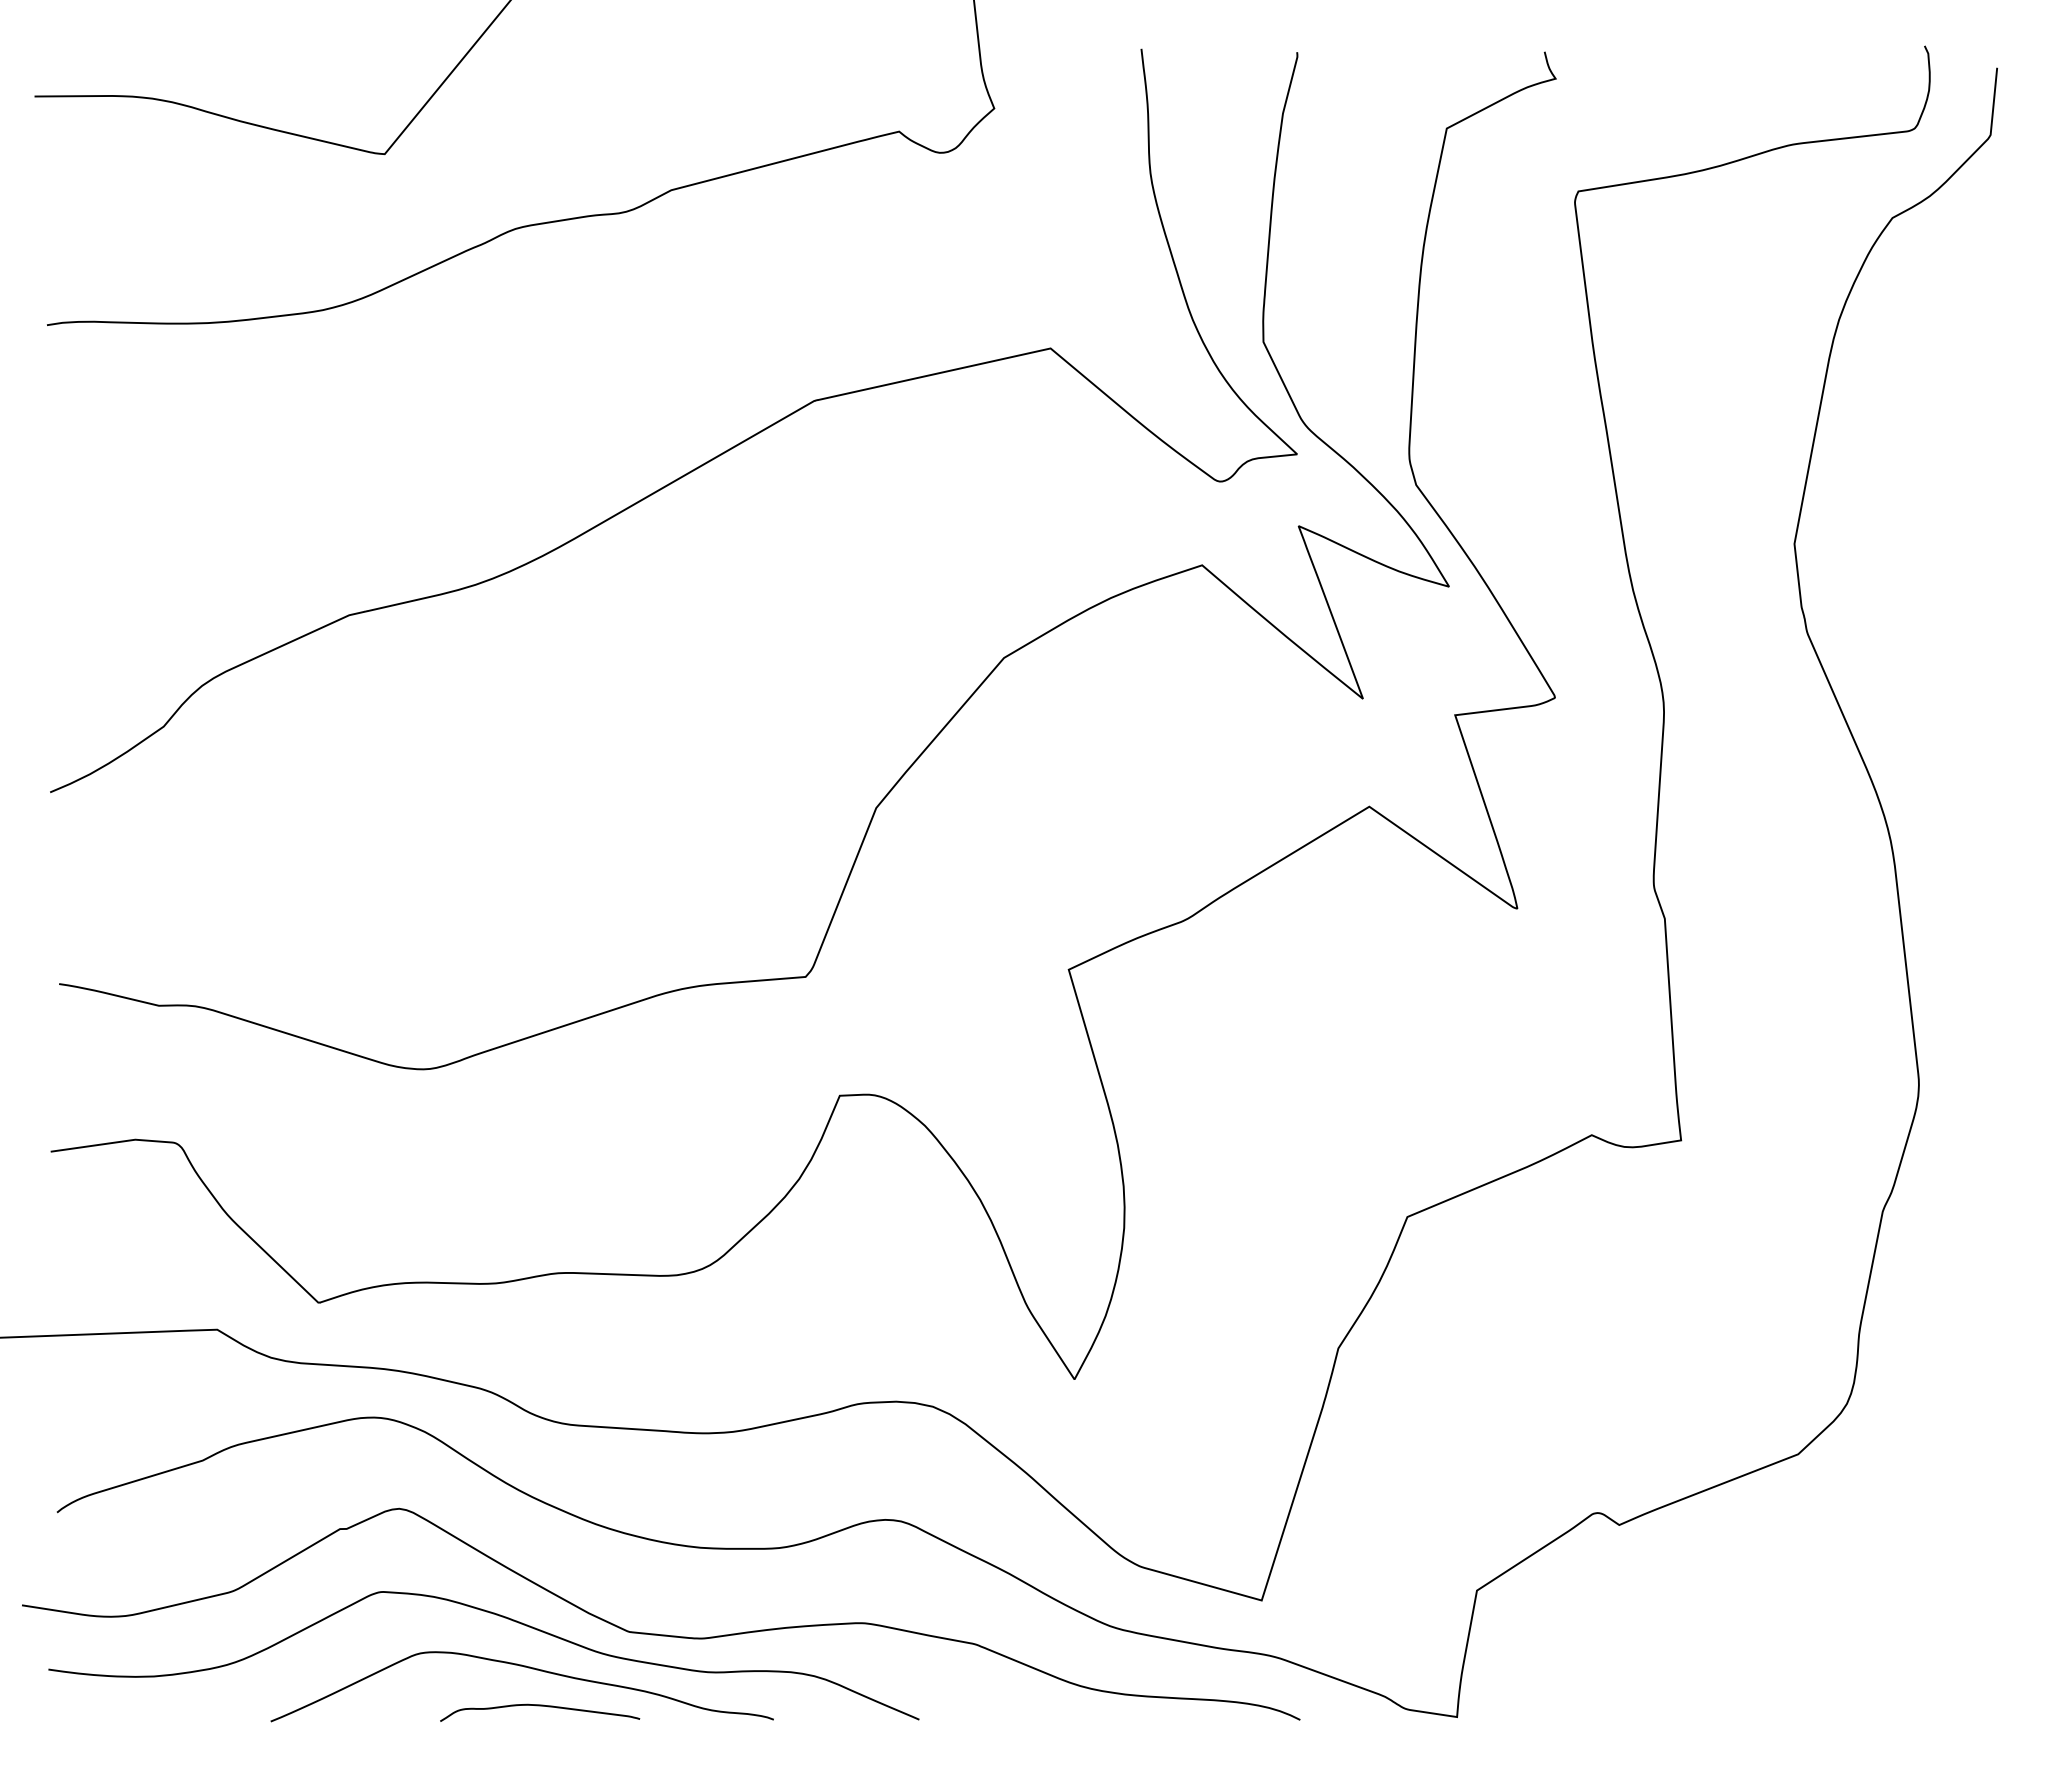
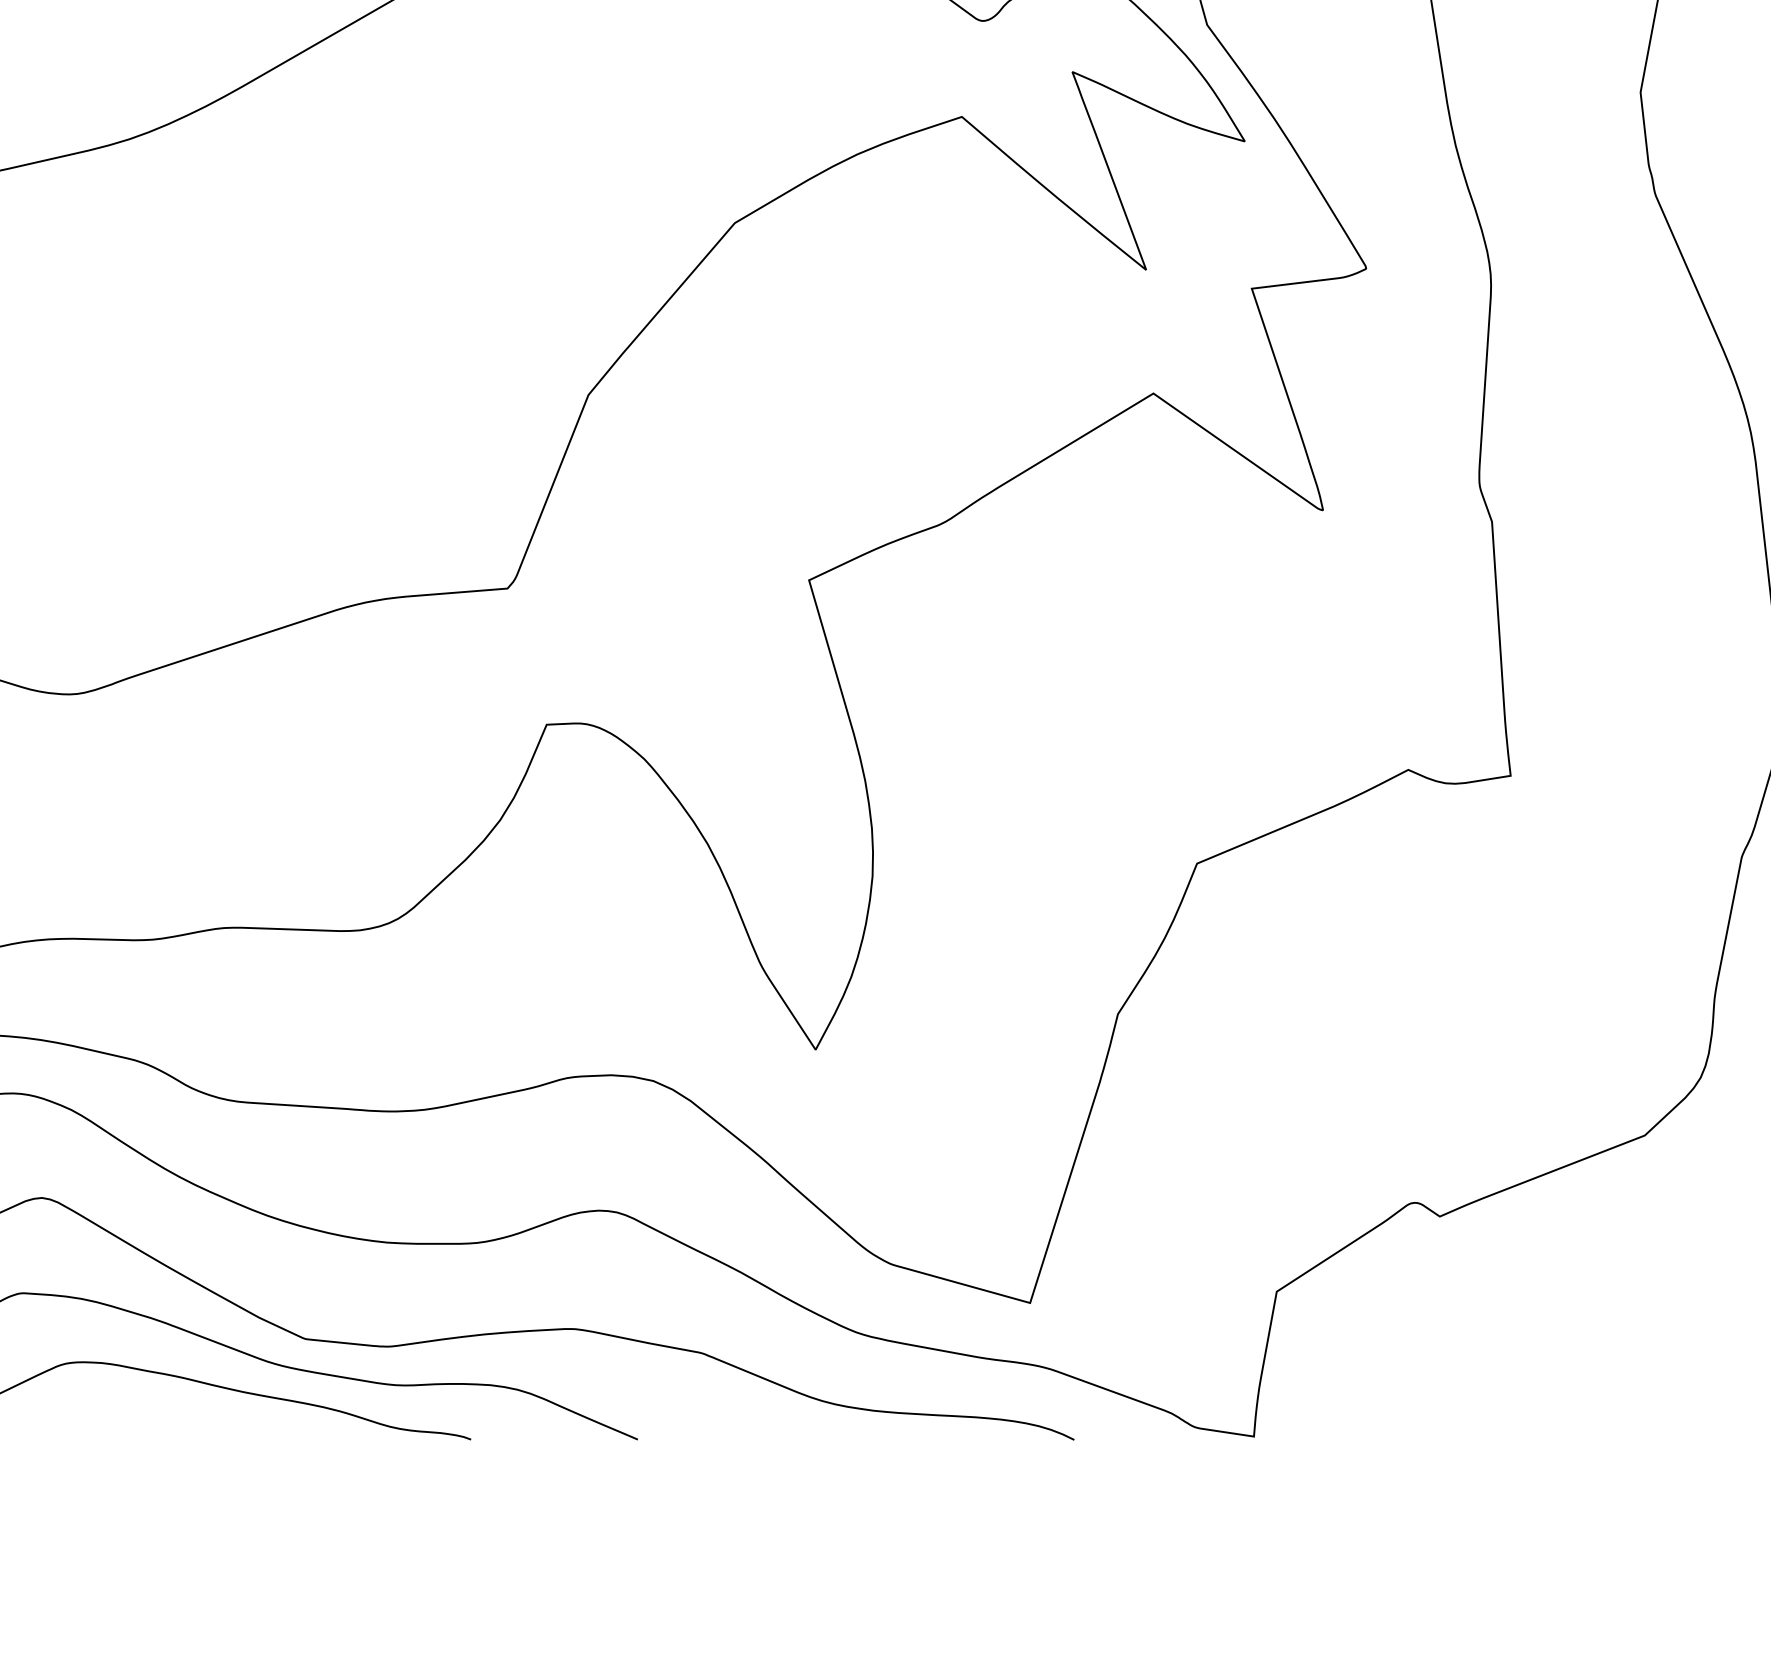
curve: (540, 1706) -> (203, 1424), removed

